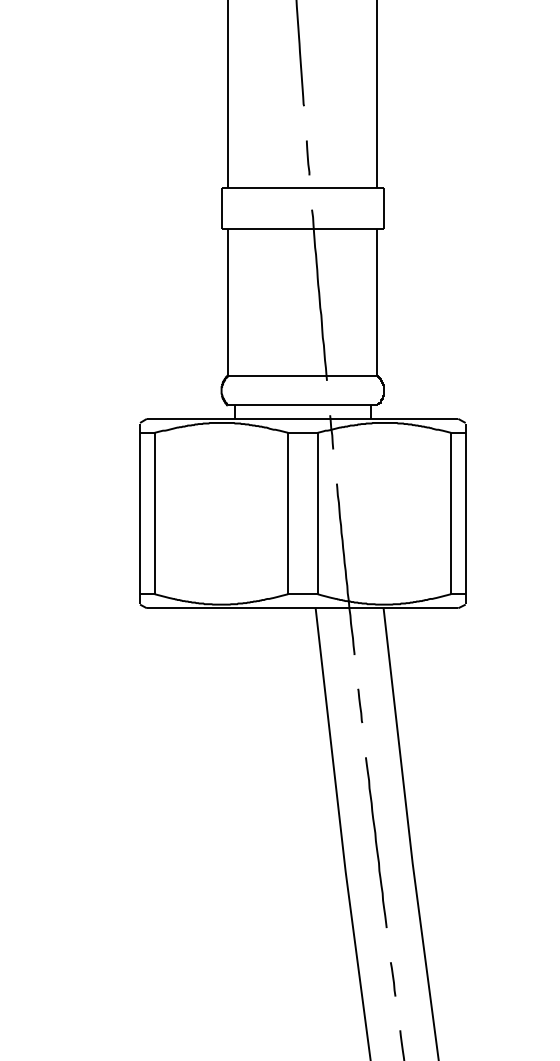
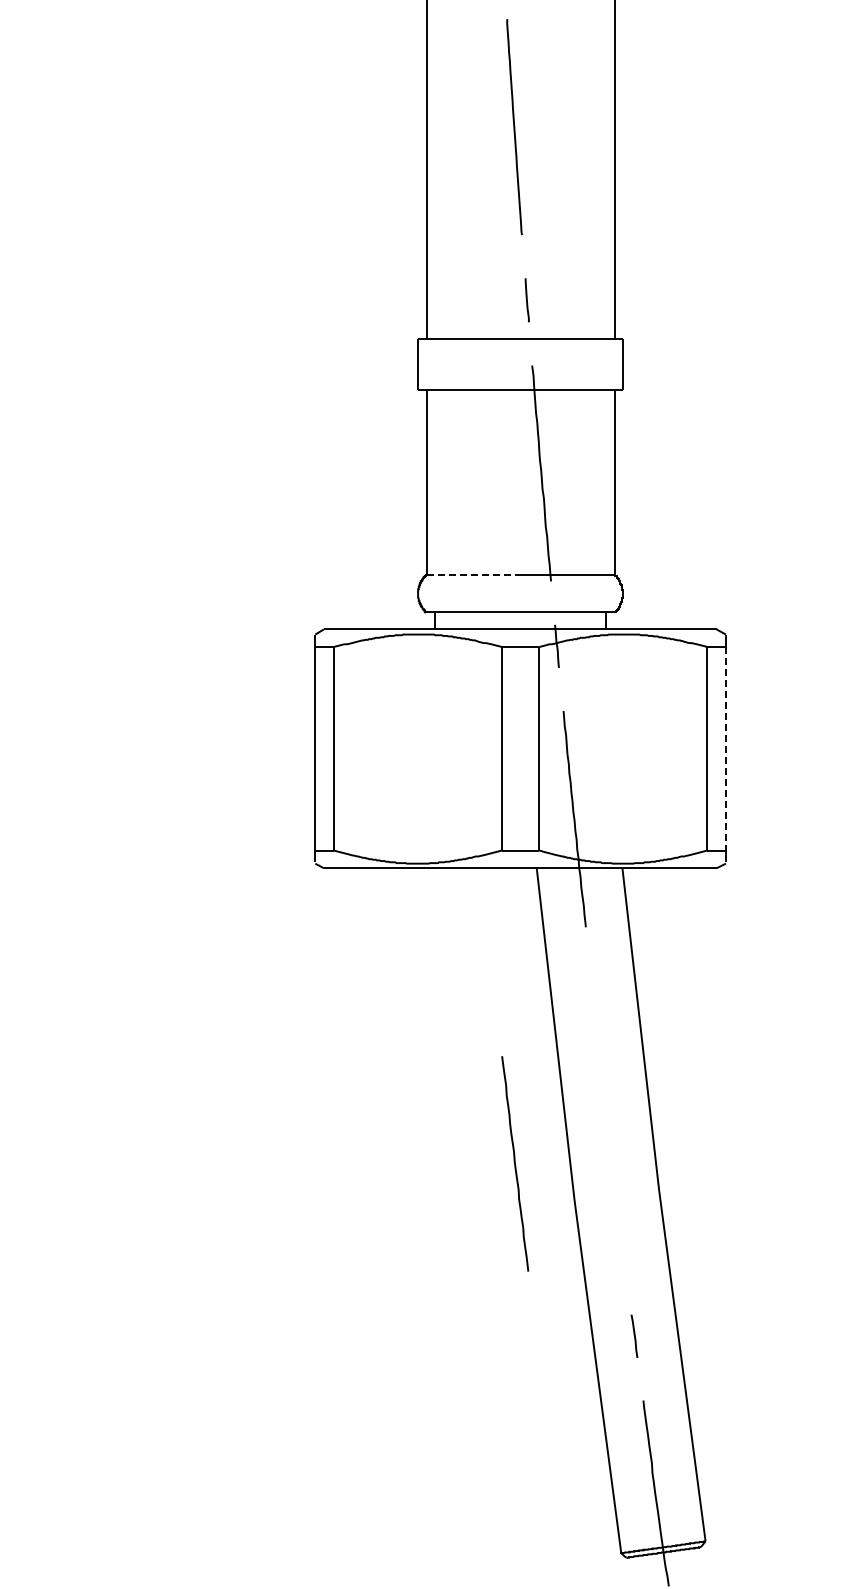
line: (265, 375) -> (473, 574), solid -> dashed
line: (465, 513) -> (725, 748), solid -> dashed
line: (359, 705) -> (592, 990), removed
line: (376, 842) -> (515, 1163), moved

